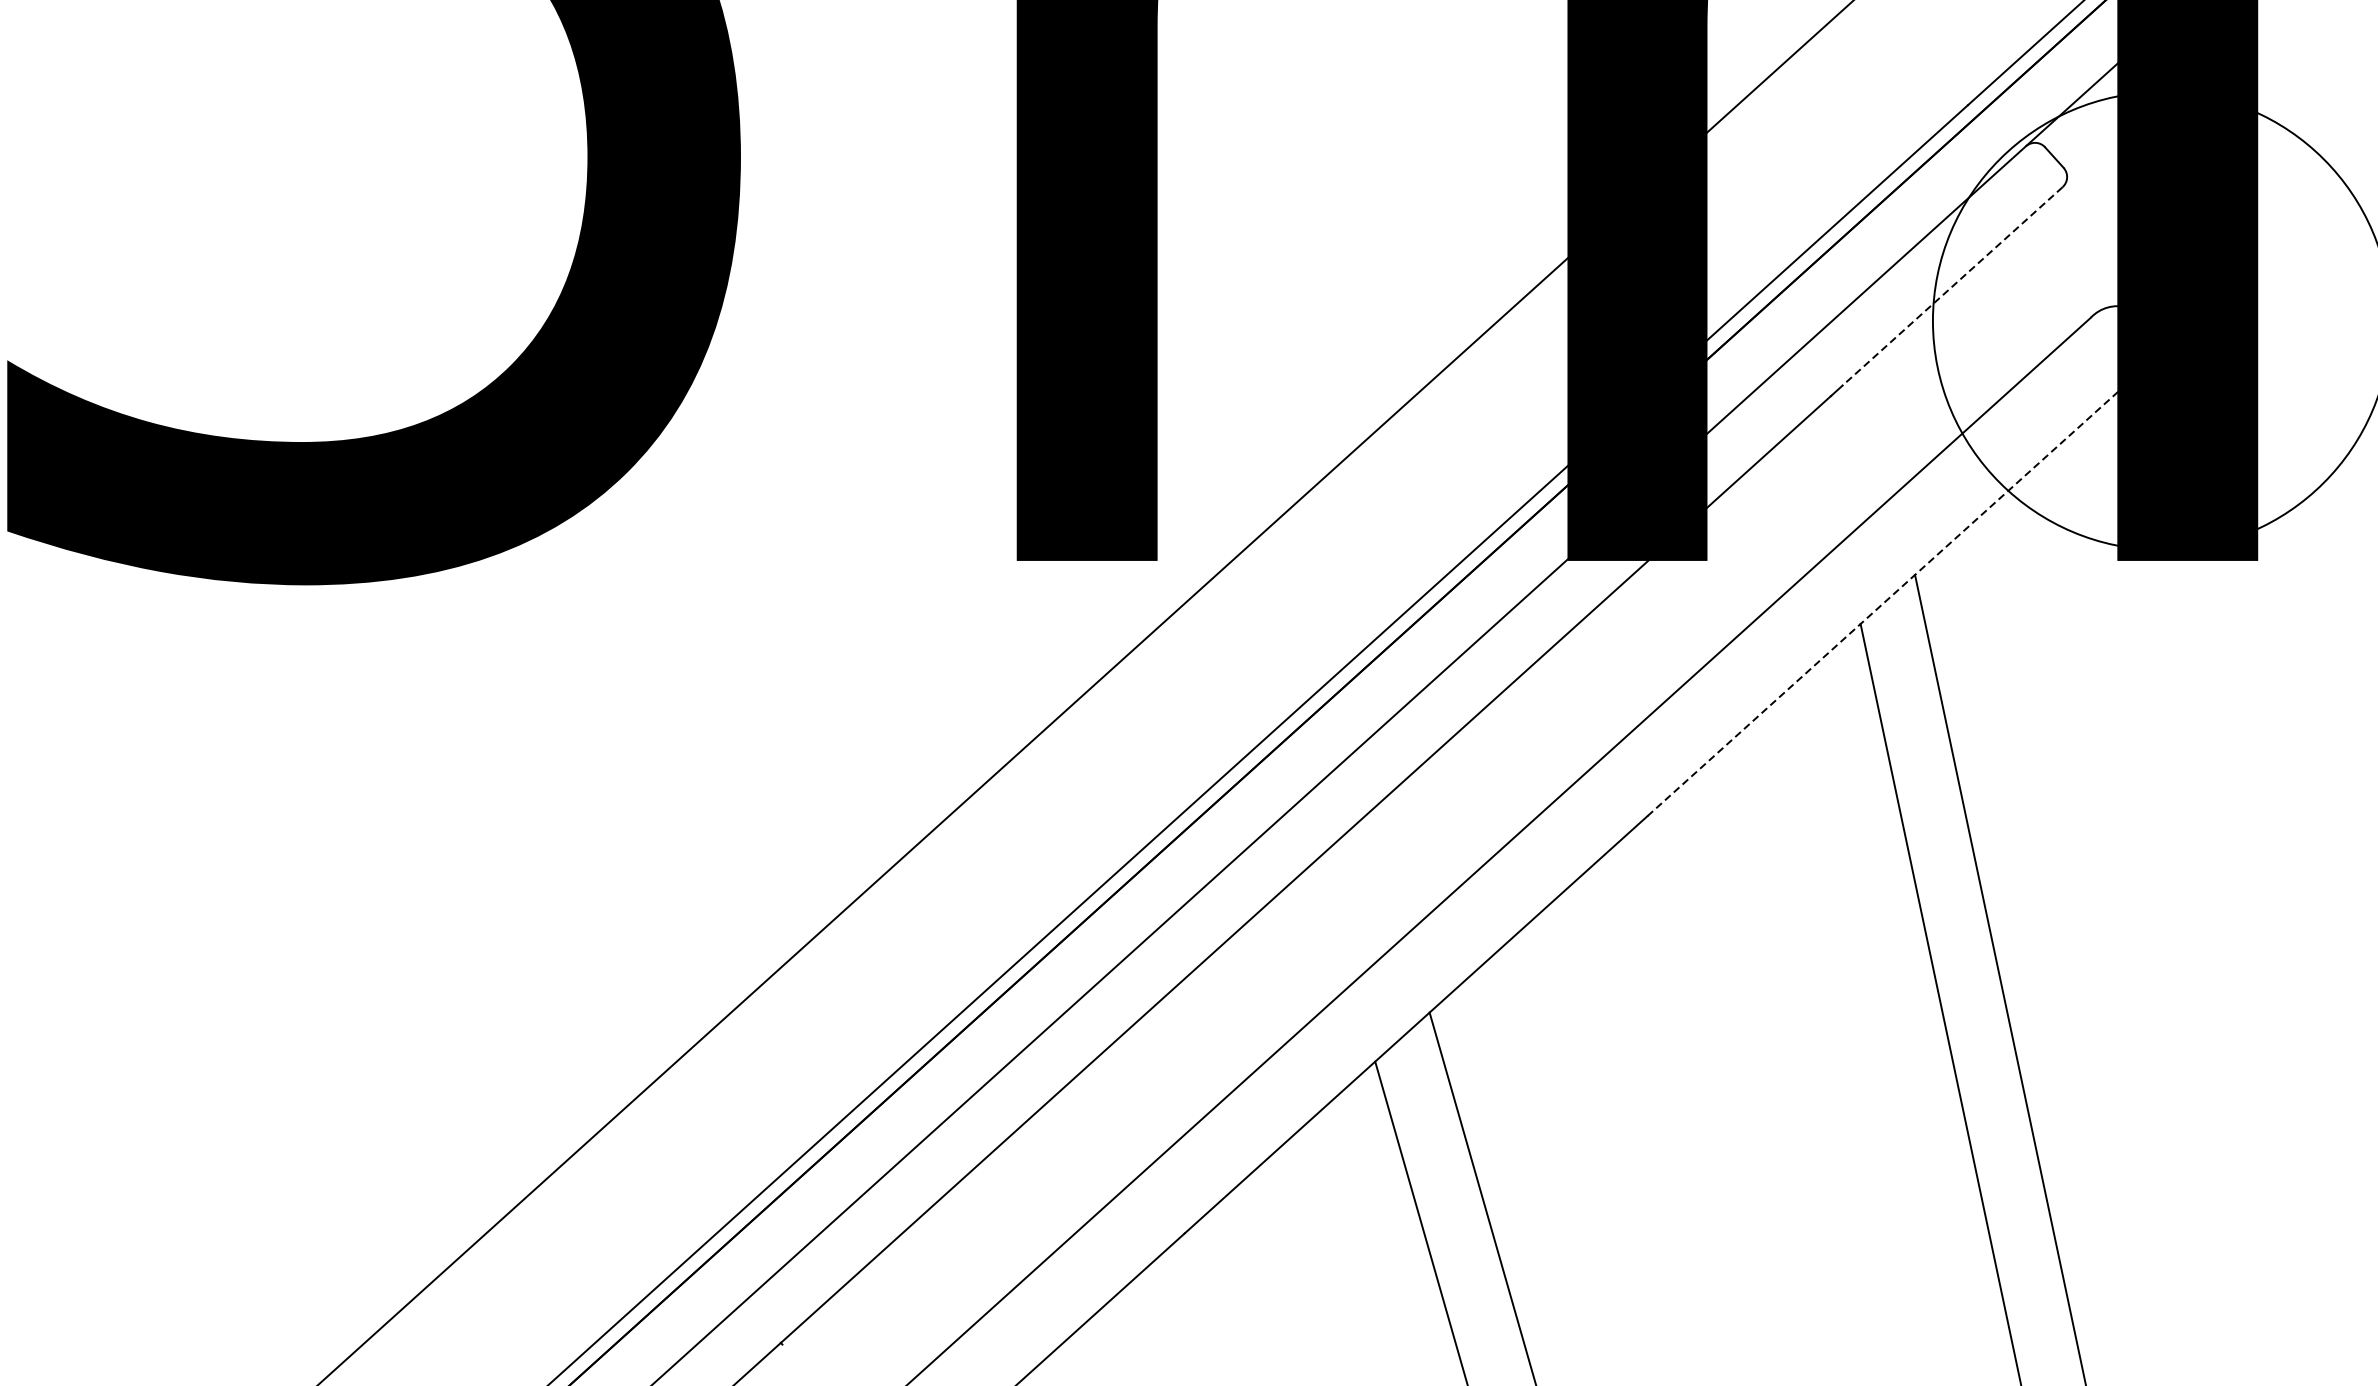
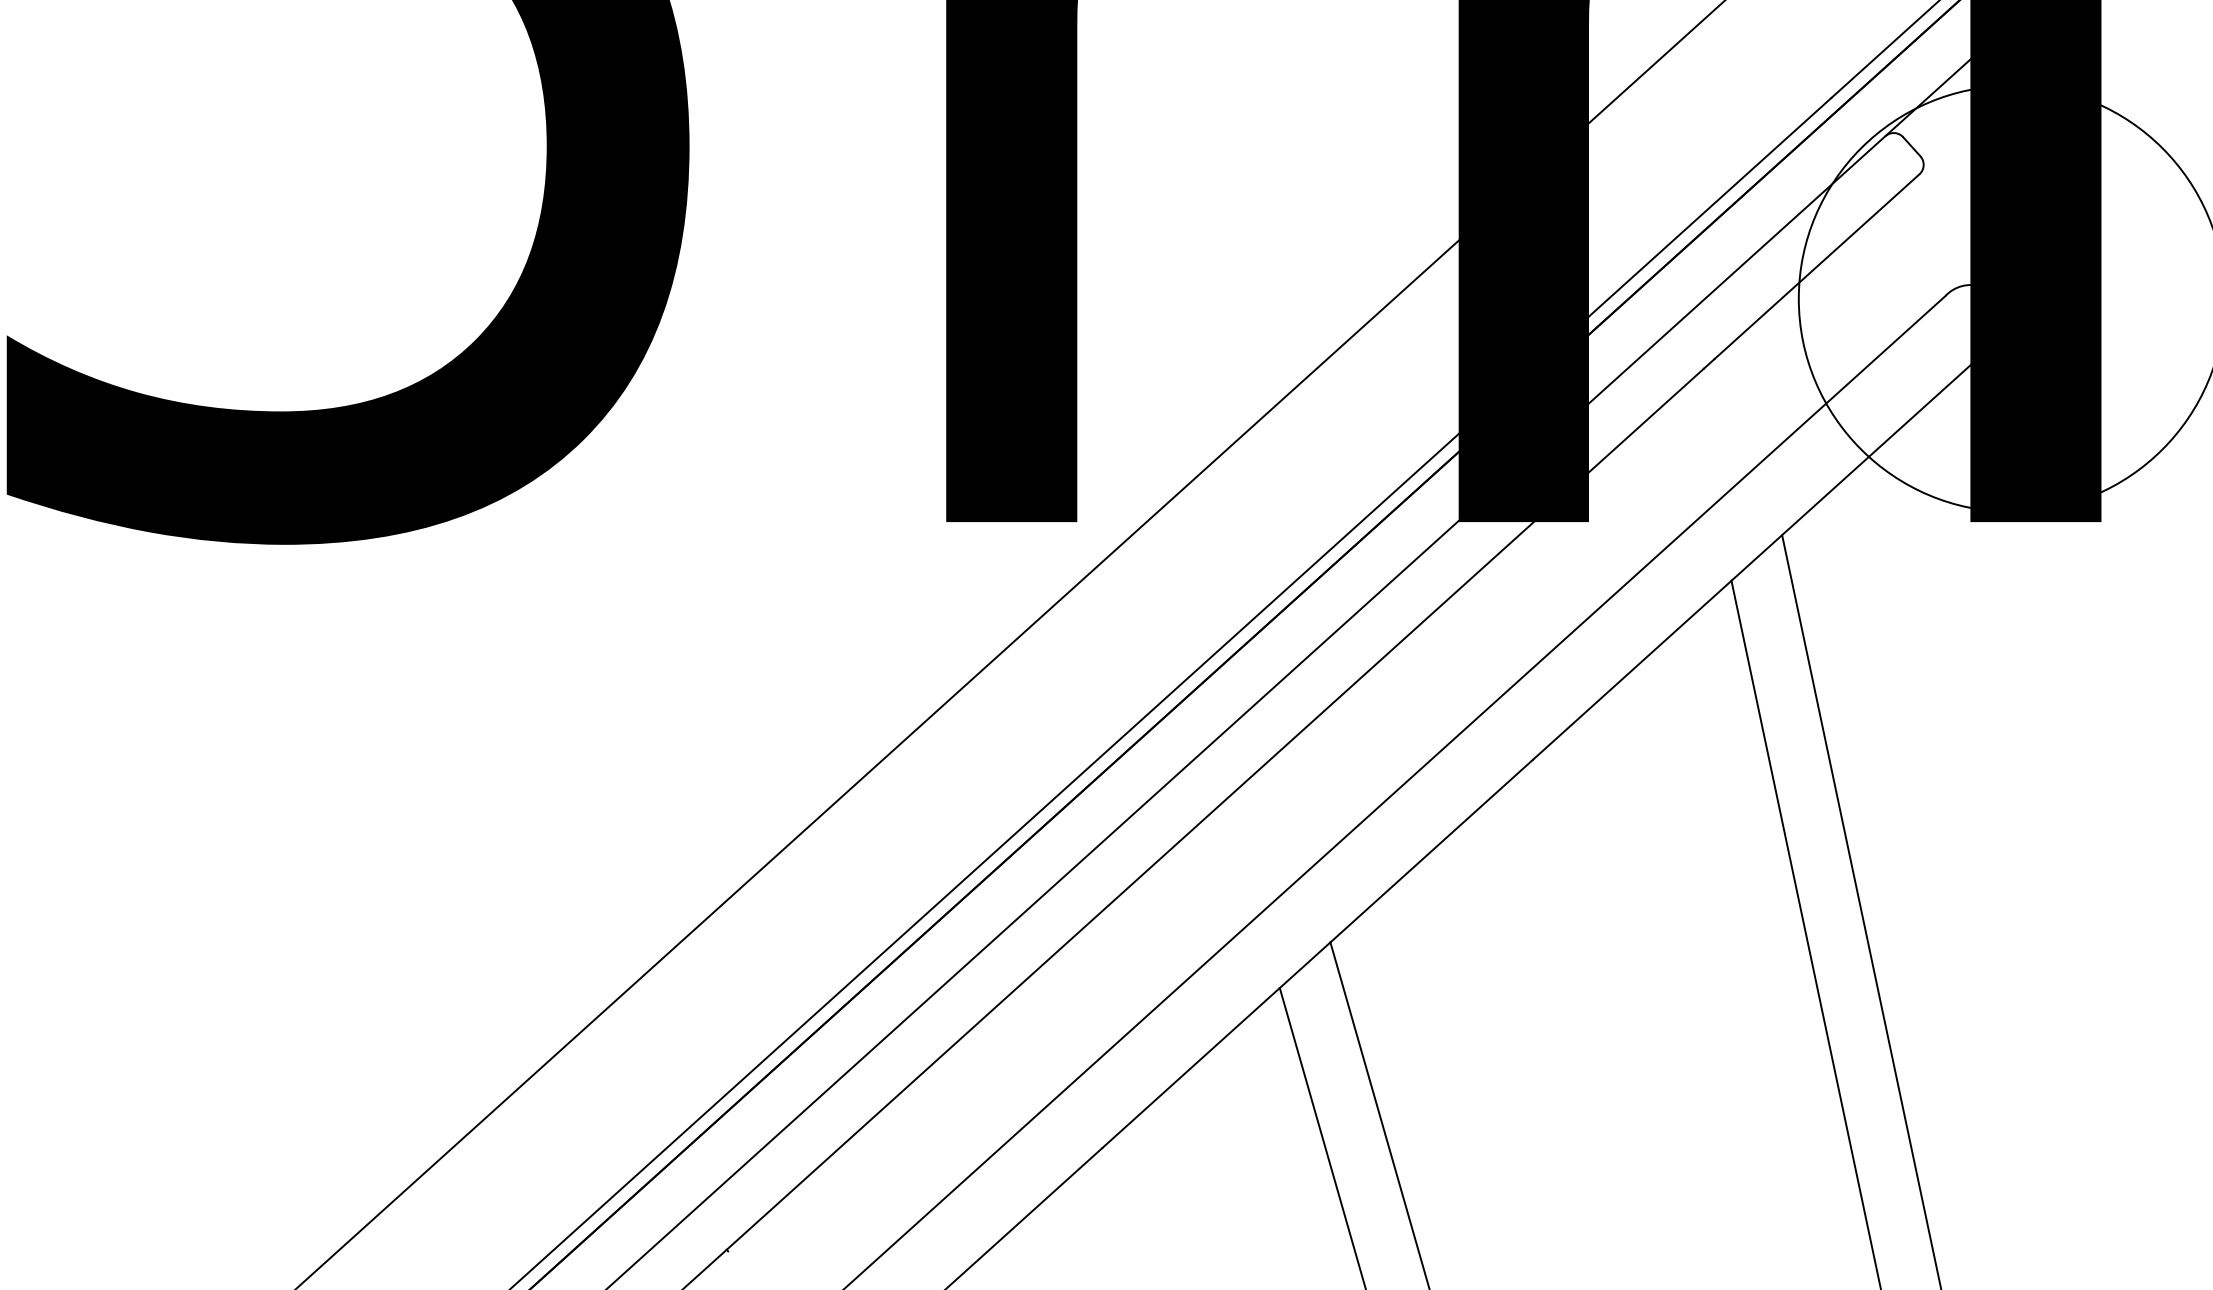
line: (1953, 286) -> (1817, 266), dashed -> solid
line: (1893, 594) -> (1762, 553), dashed -> solid

